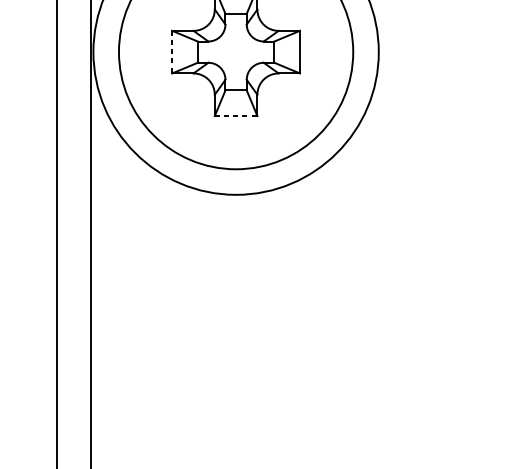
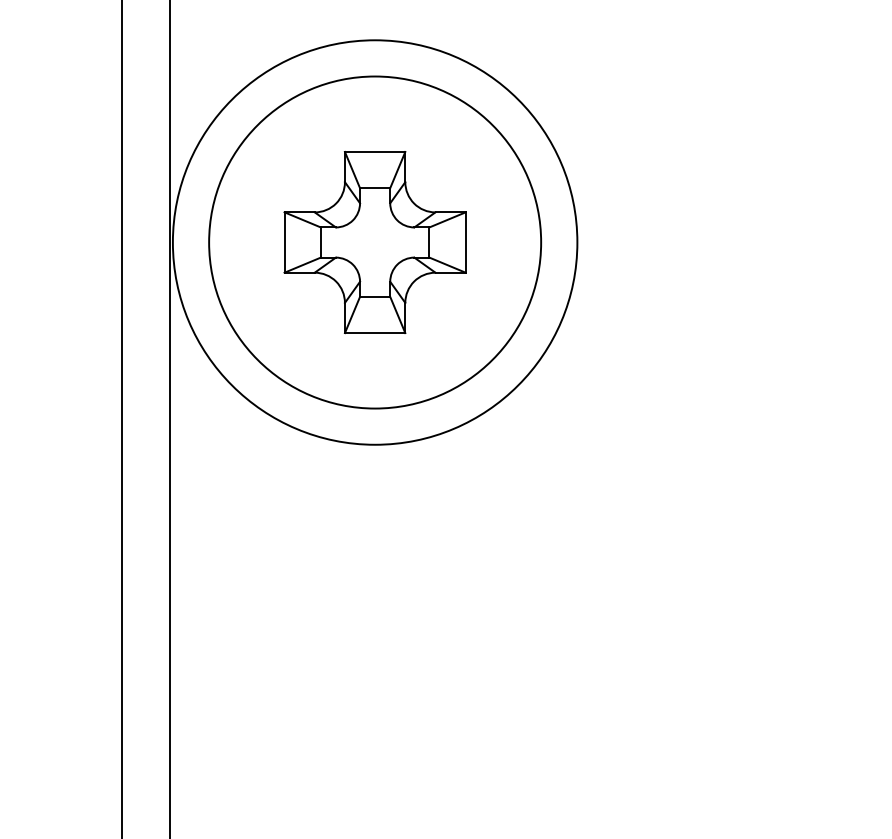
line: (172, 52) -> (284, 243), dashed -> solid
line: (236, 116) -> (375, 333), dashed -> solid

